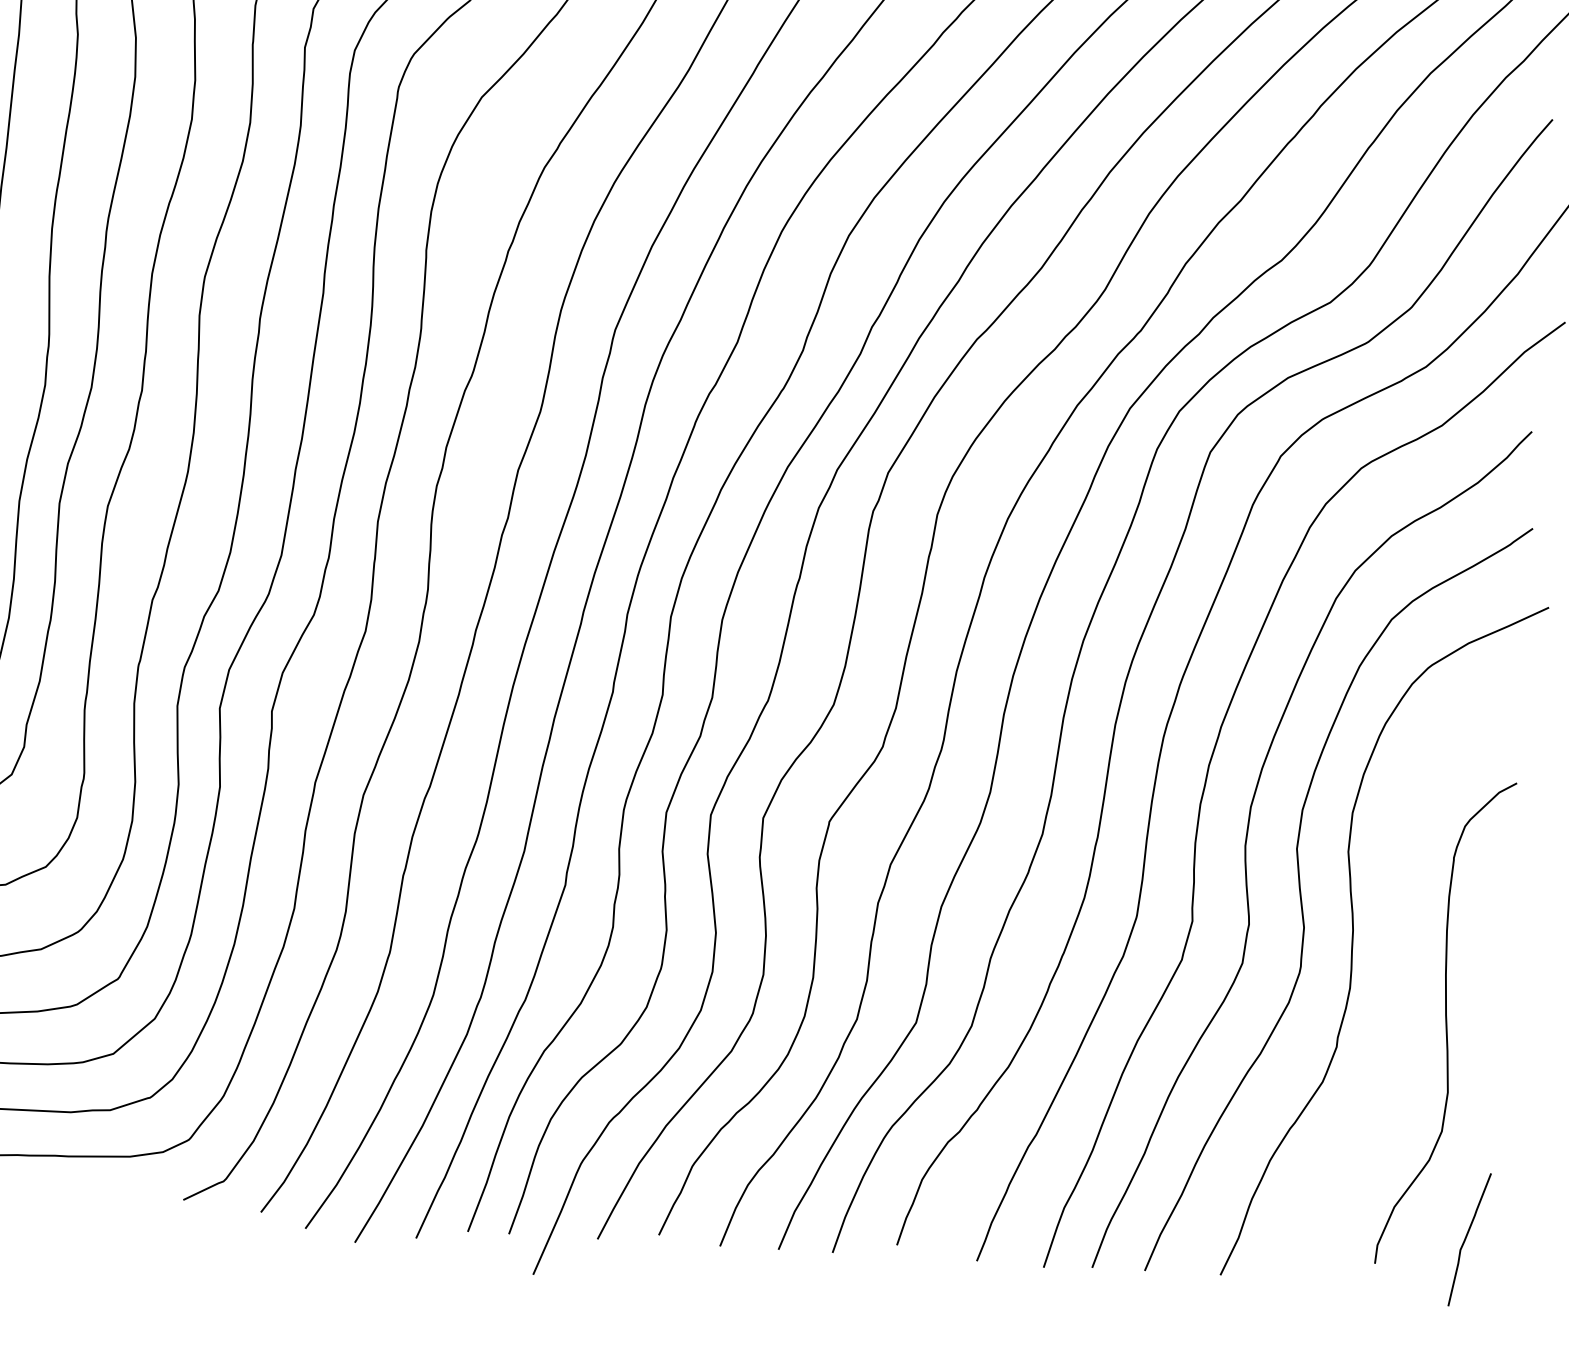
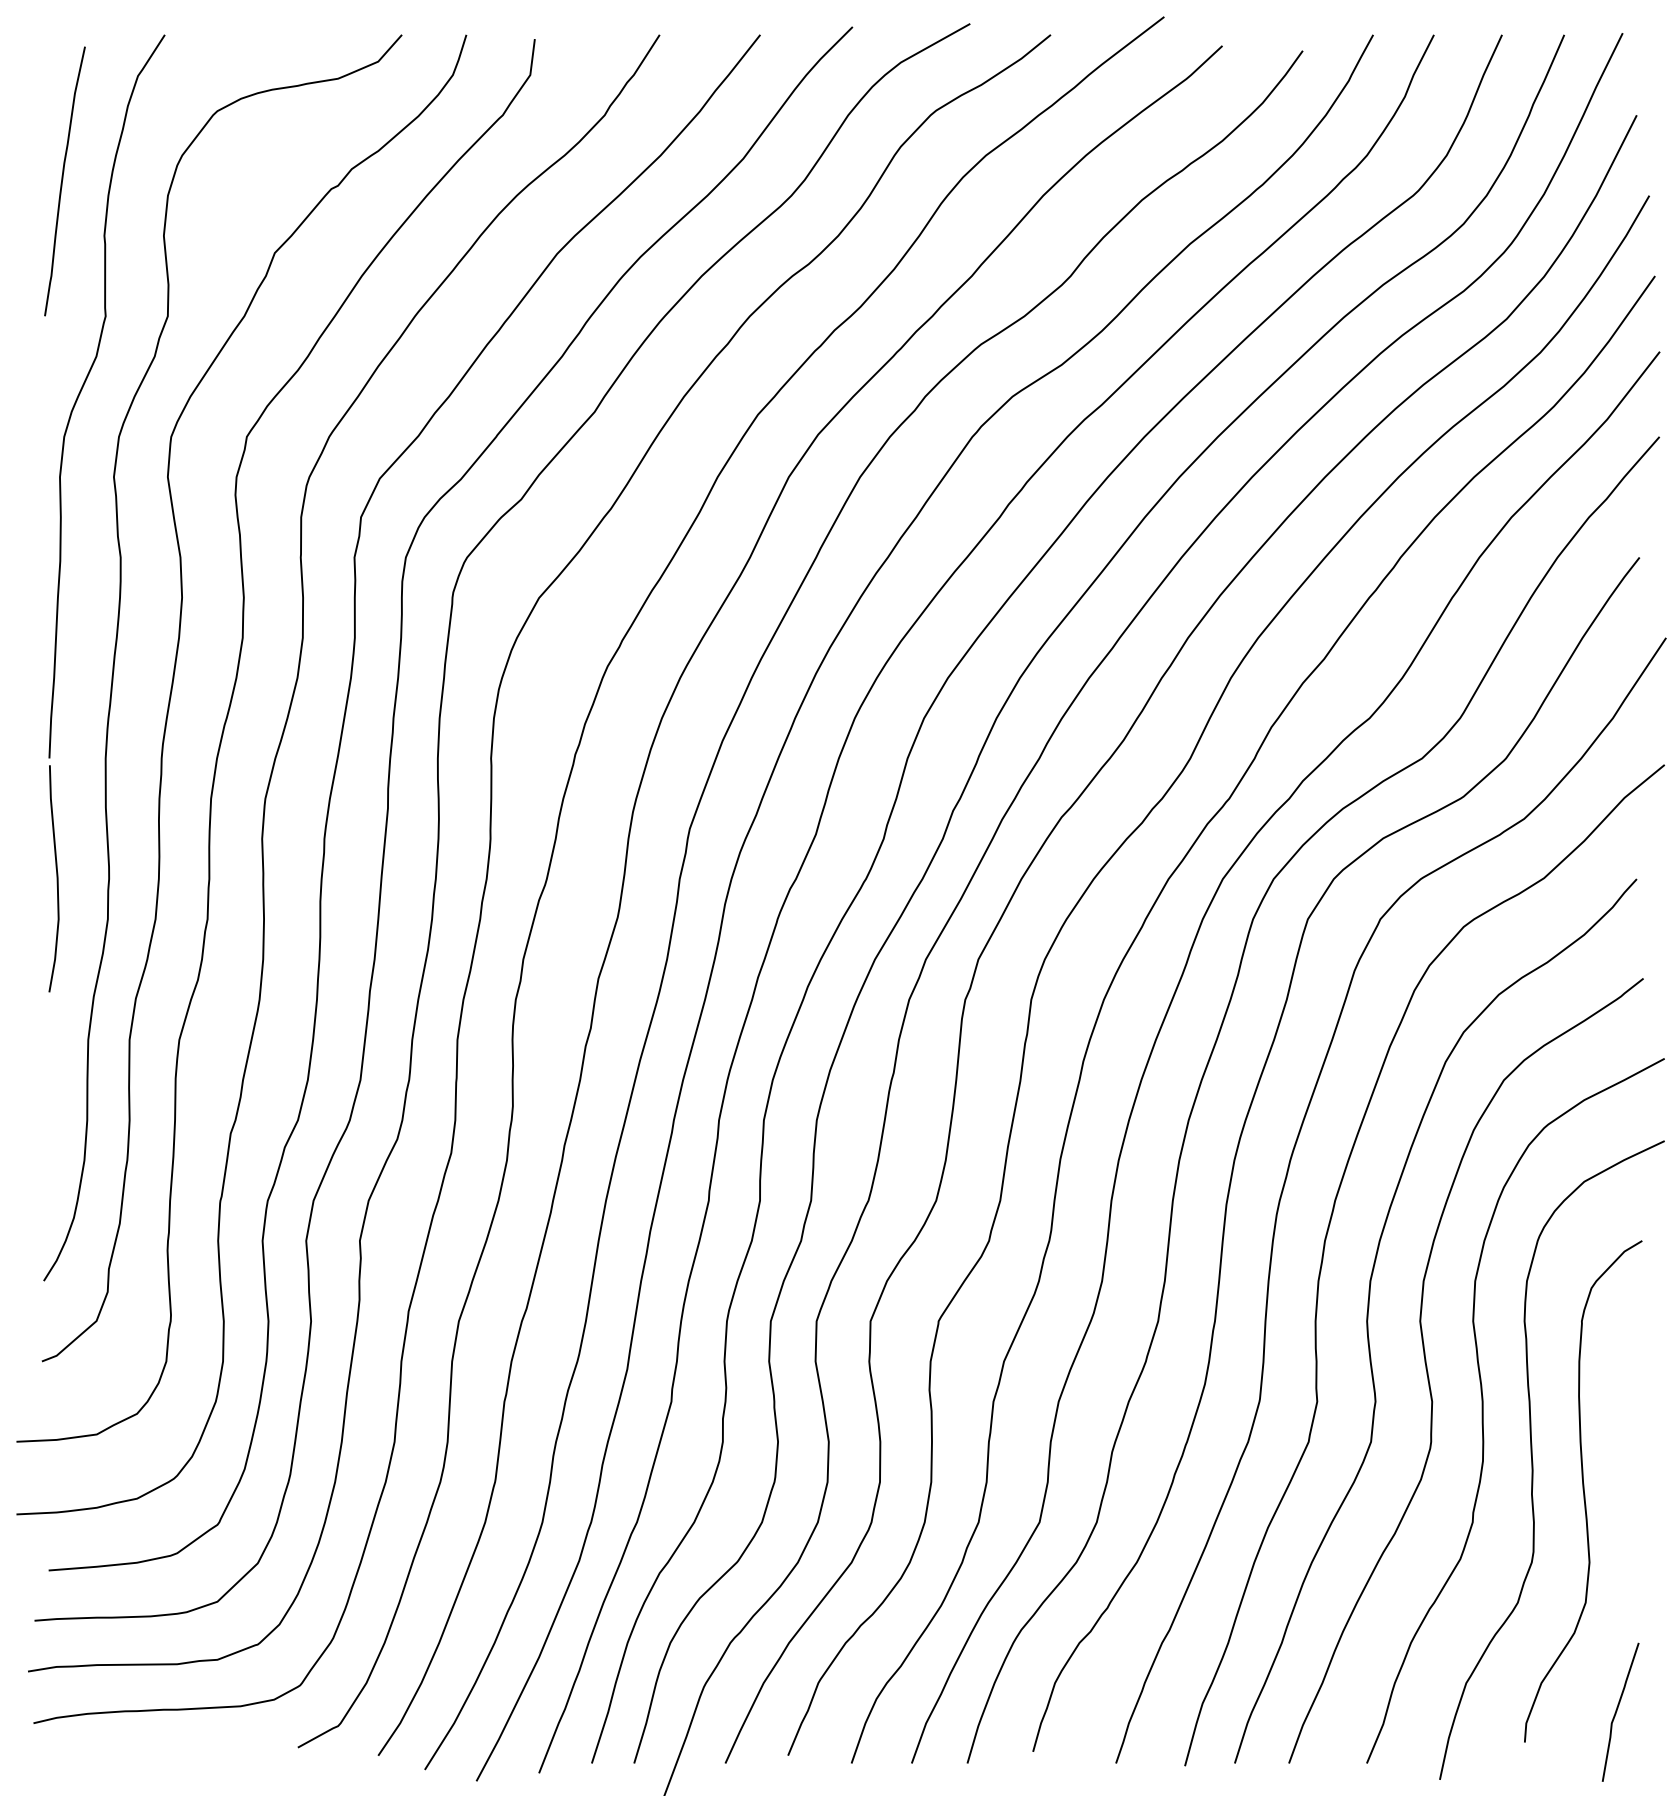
curve: (1399, 991) -> (1533, 1461), added

